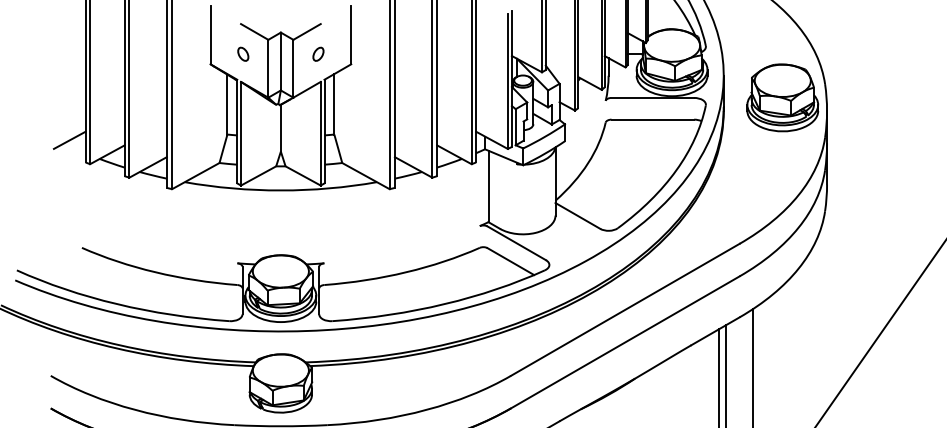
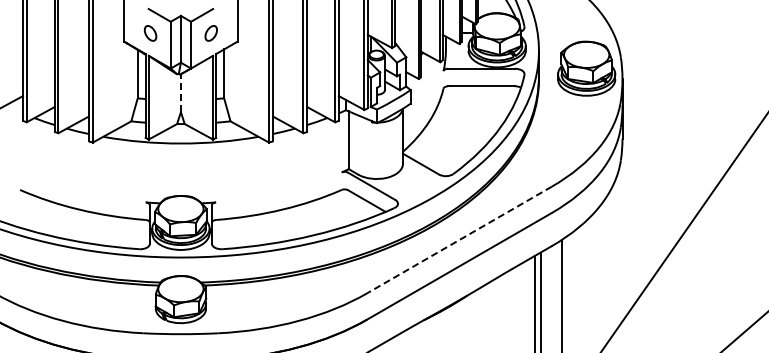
part: (243, 54) -> (150, 33), size x1.4
part: (318, 54) -> (211, 33), size x1.4
line: (280, 128) -> (180, 93), solid -> dashed
line: (625, 310) -> (459, 240), solid -> dashed

